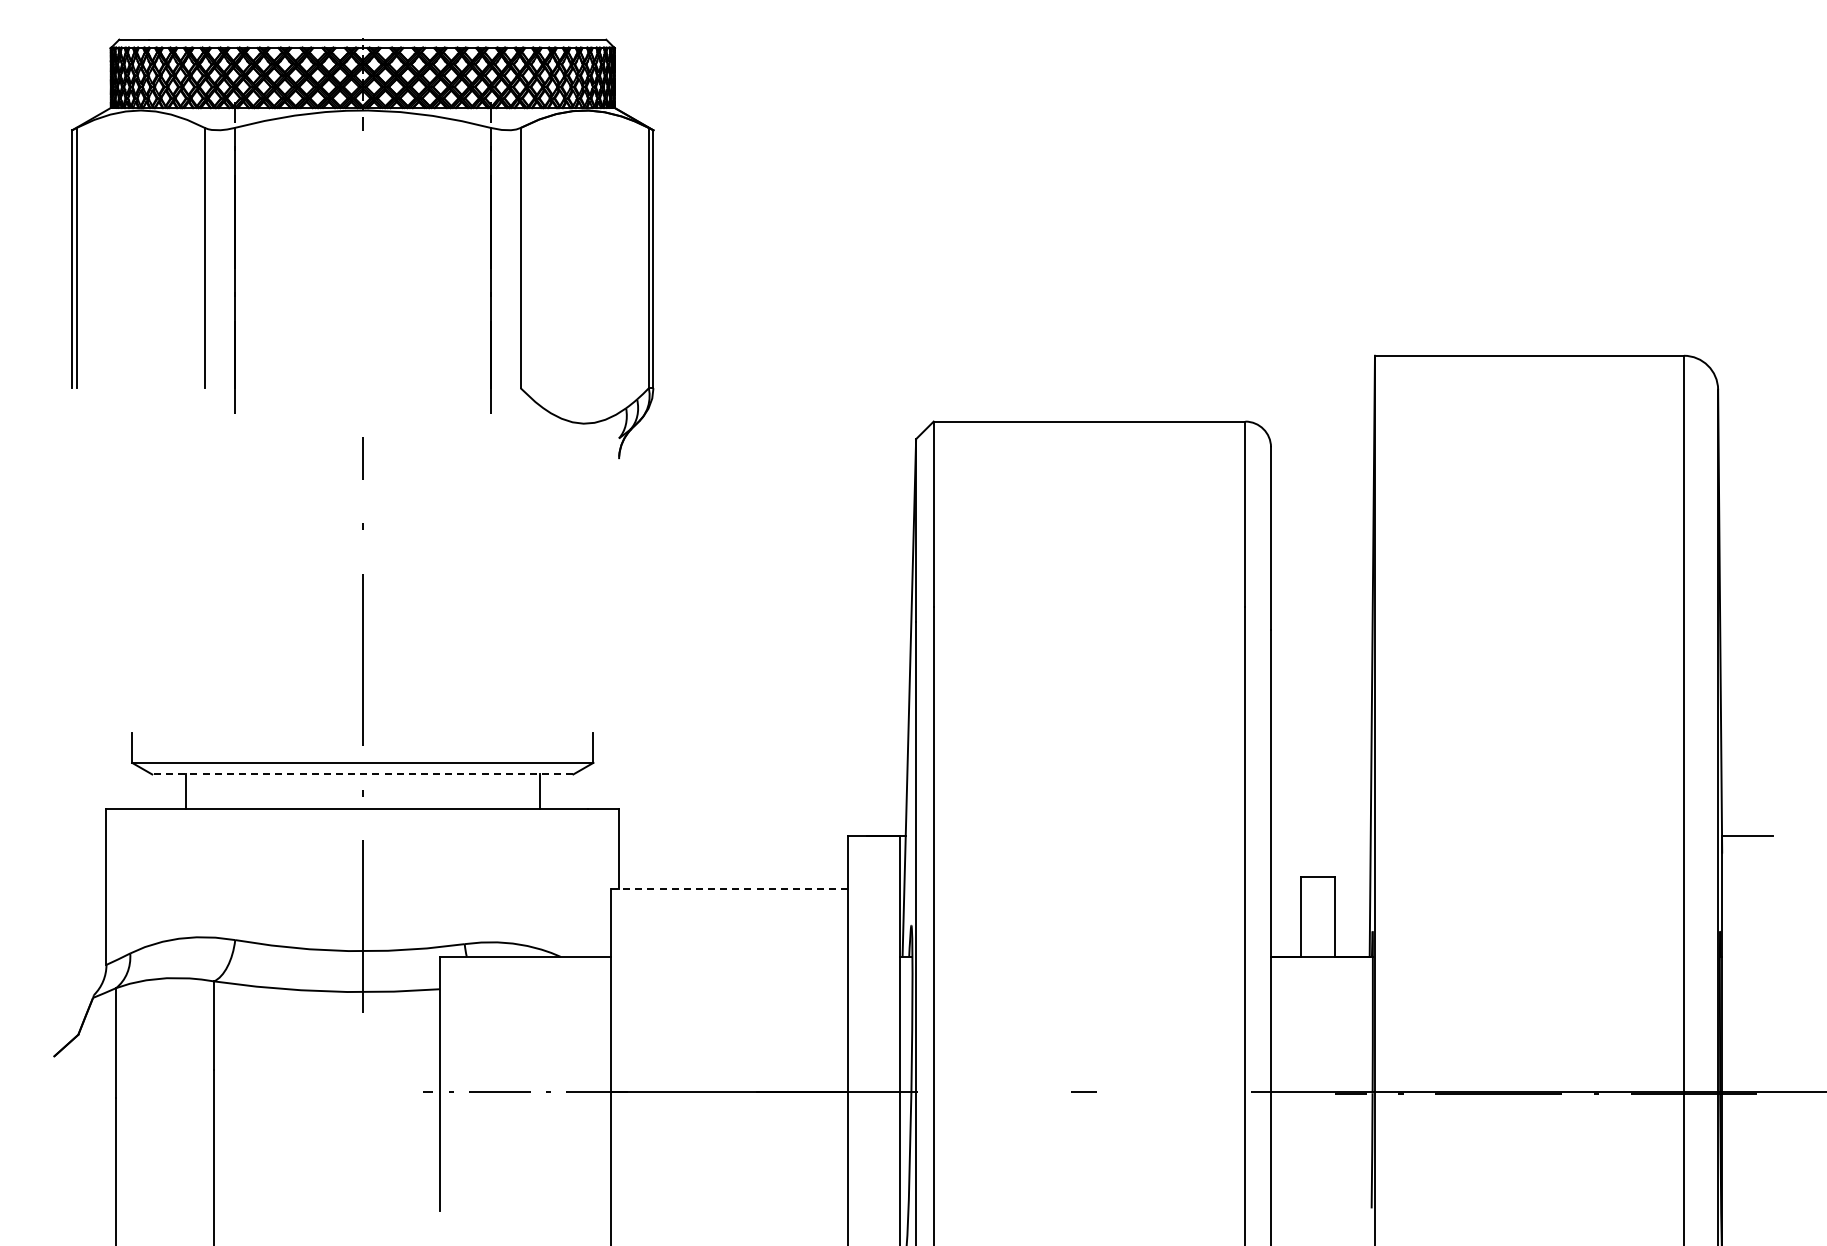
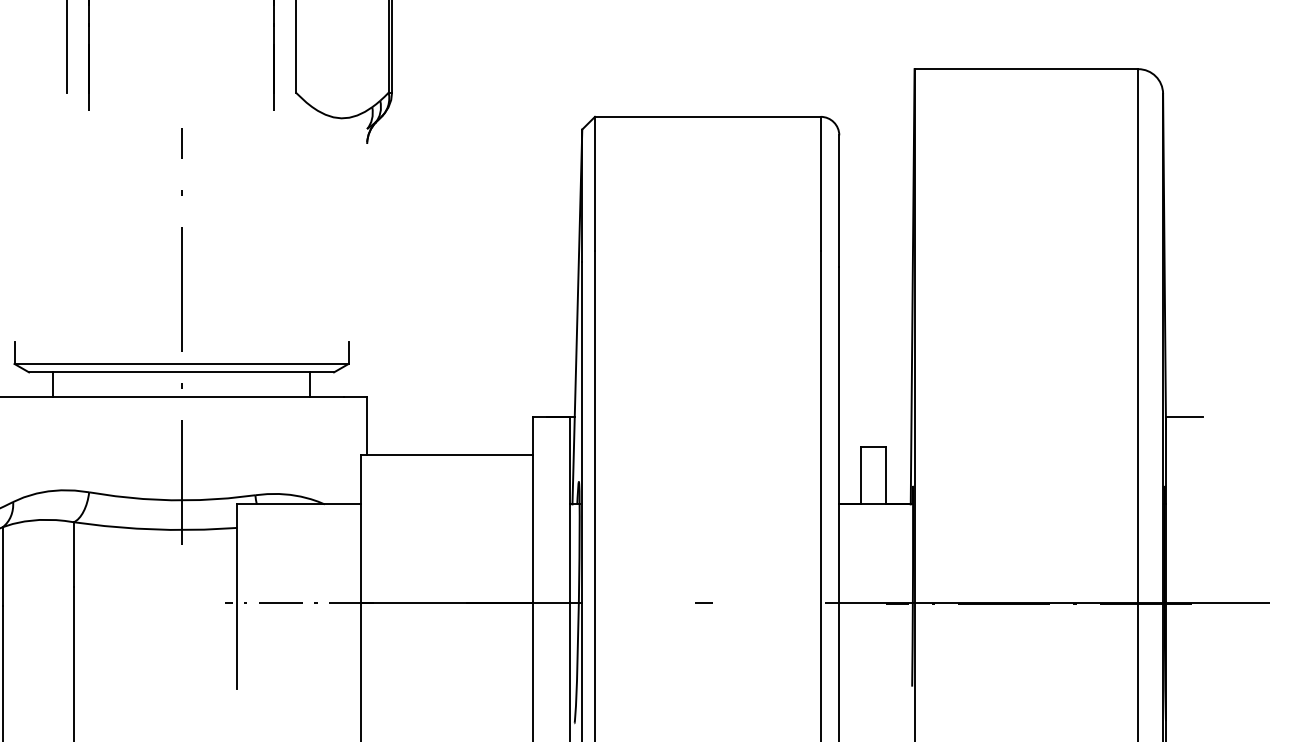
line: (362, 774) -> (181, 372), dashed -> solid
line: (729, 888) -> (447, 454), dashed -> solid

